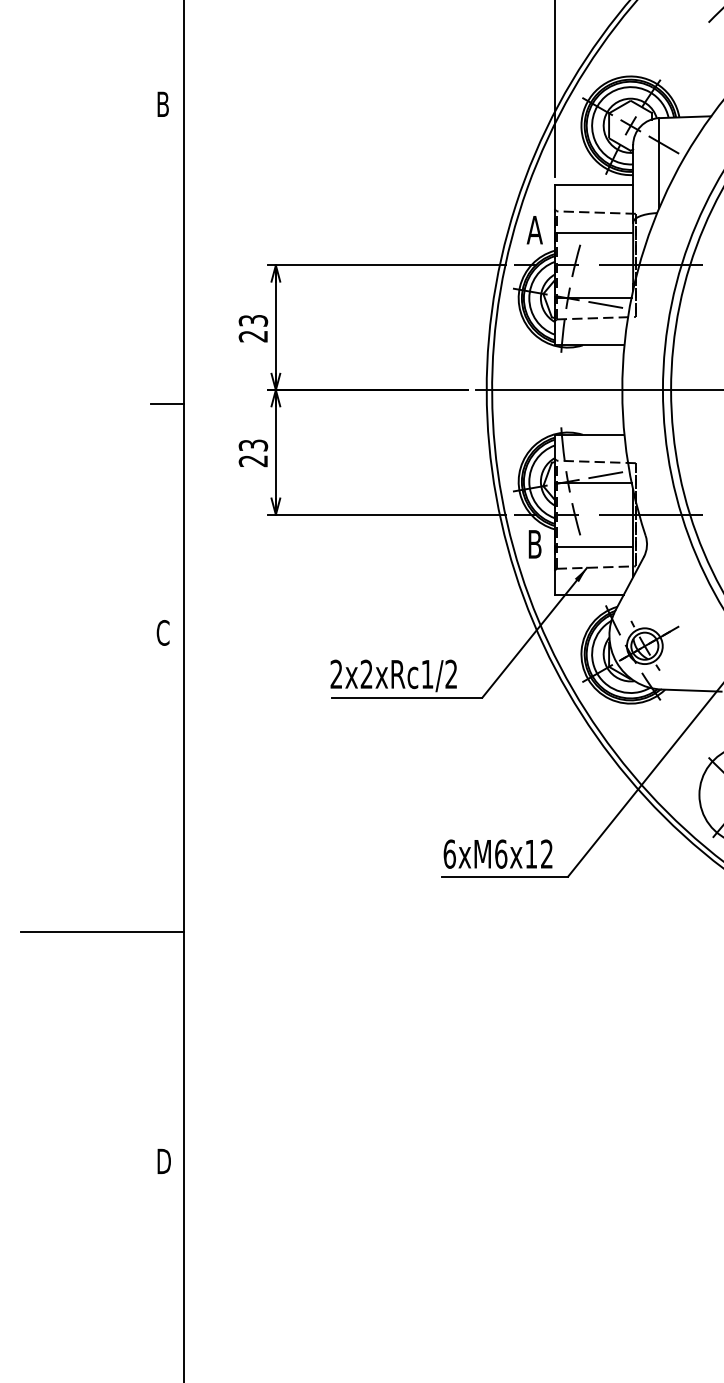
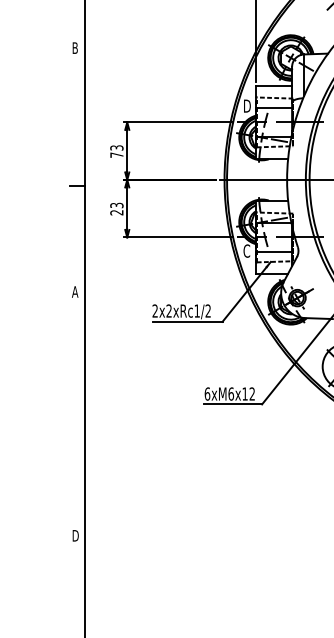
text: (534, 228) -> (246, 105), A -> D
text: (252, 334) -> (116, 154), 23 -> 73
text: (534, 543) -> (246, 250), B -> C
text: (163, 631) -> (75, 291), C -> A
line: (100, 933) -> (46, 430), removed

